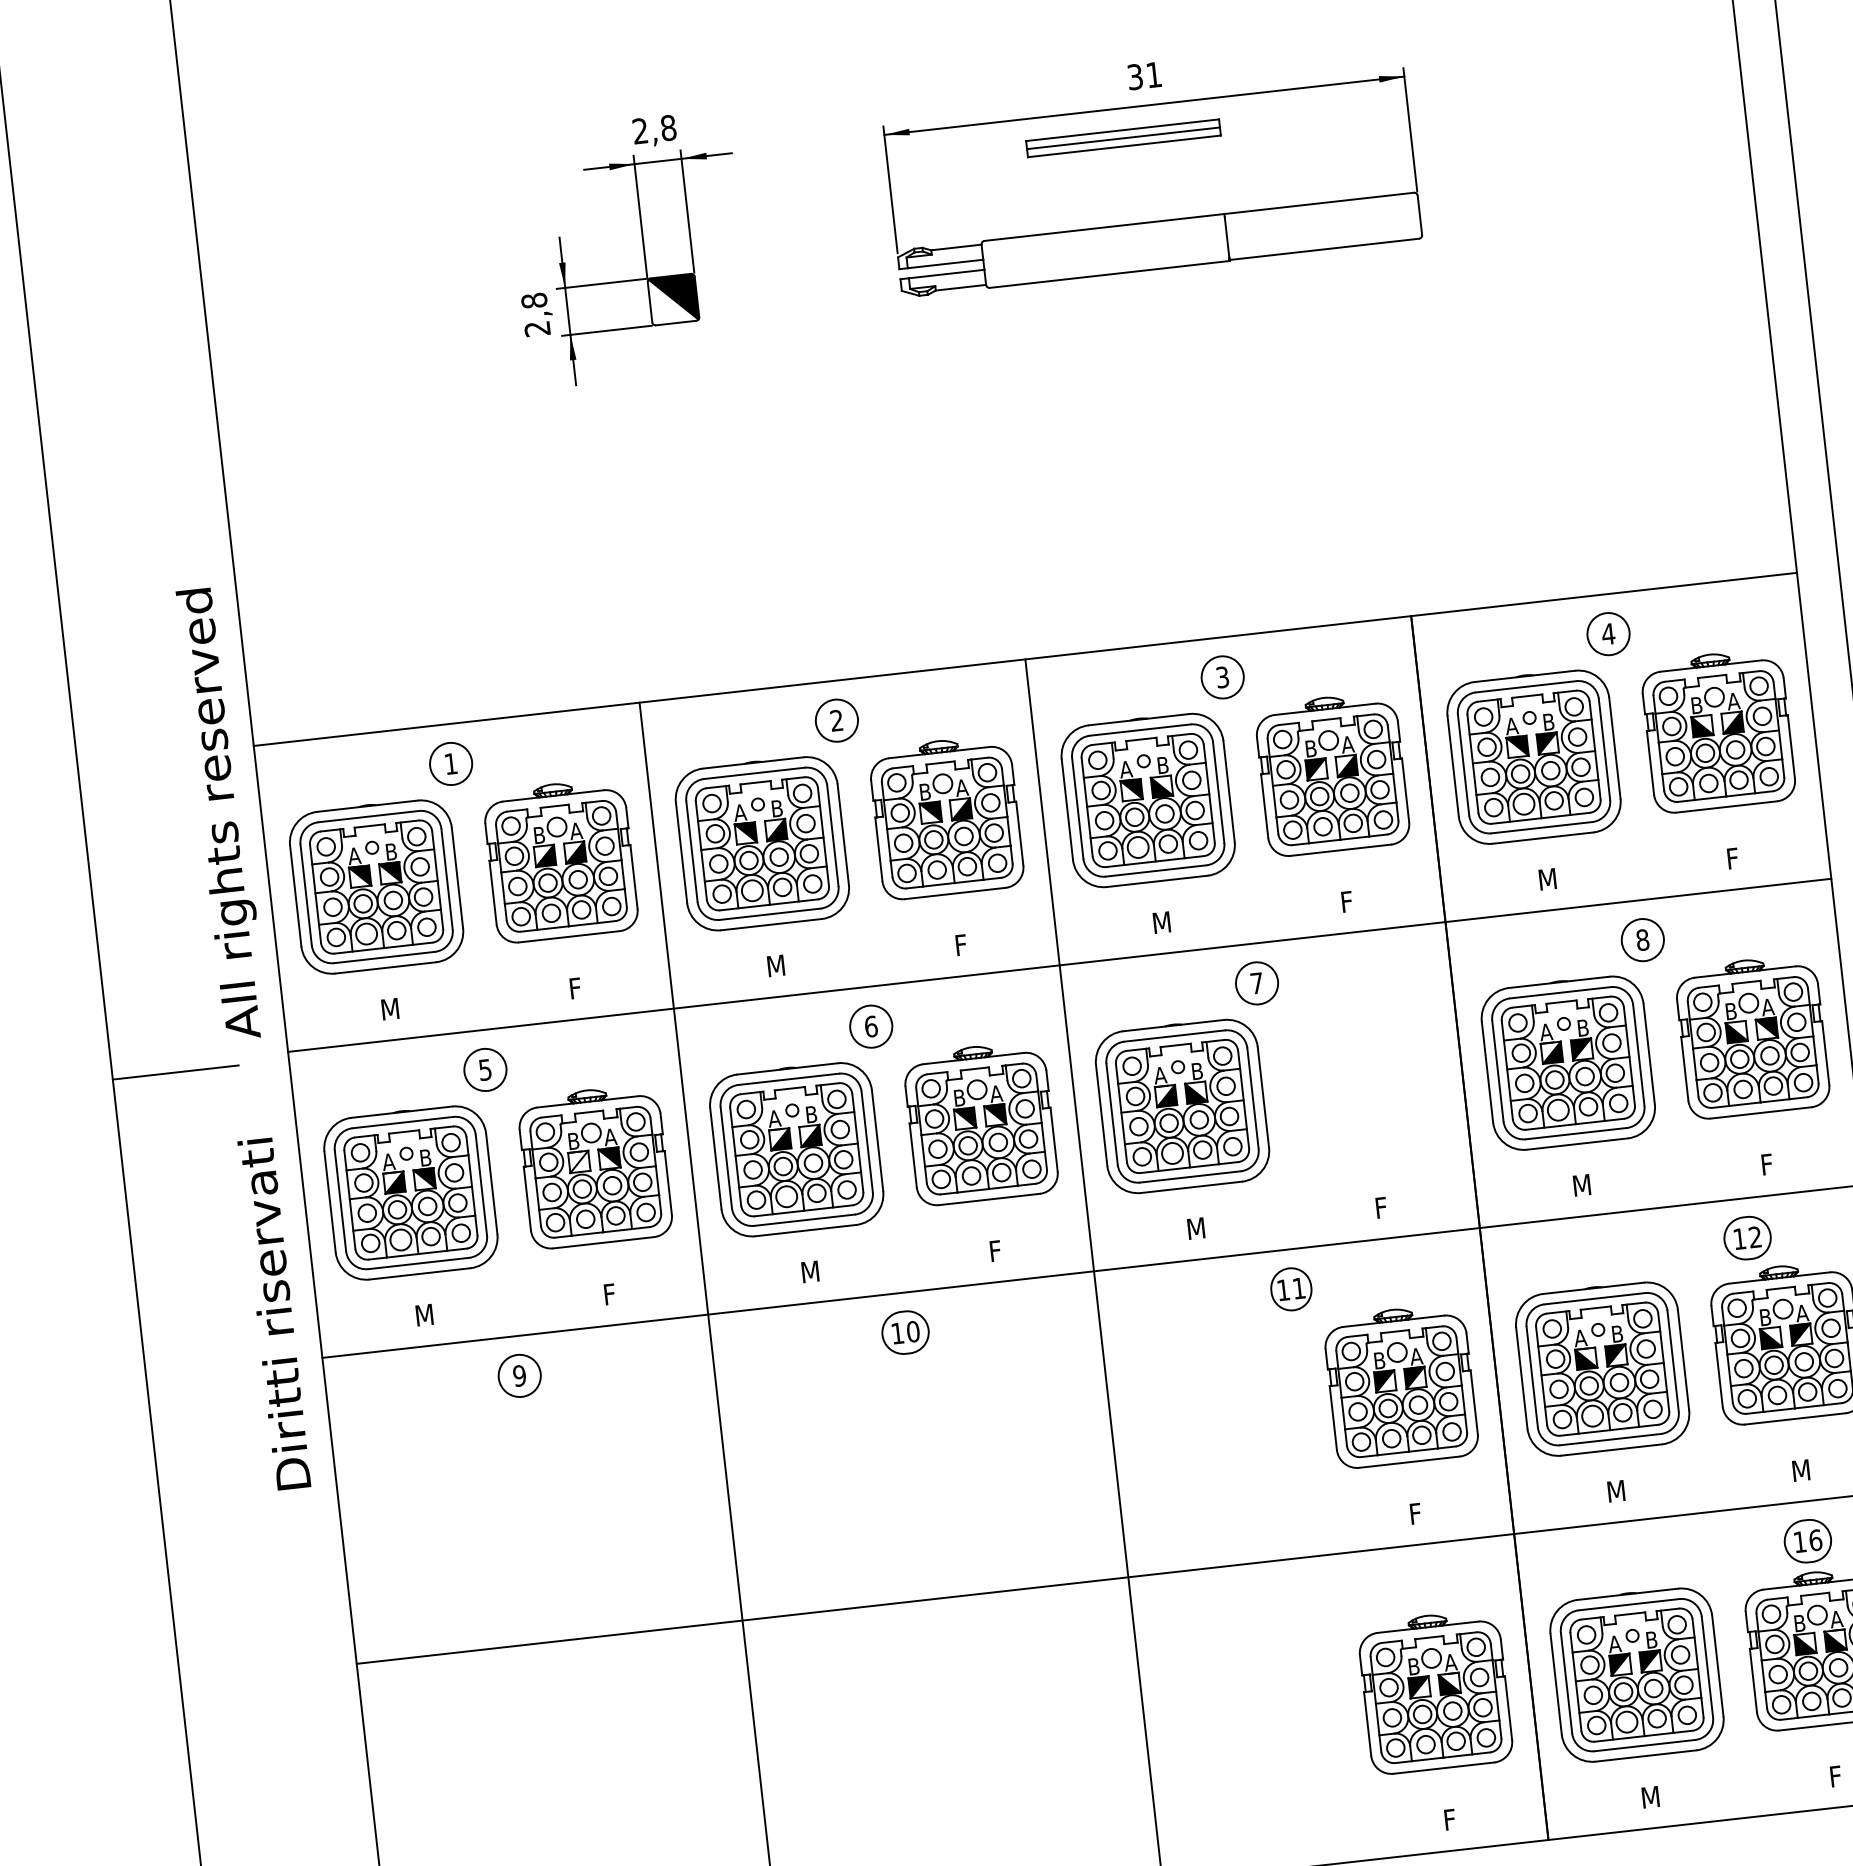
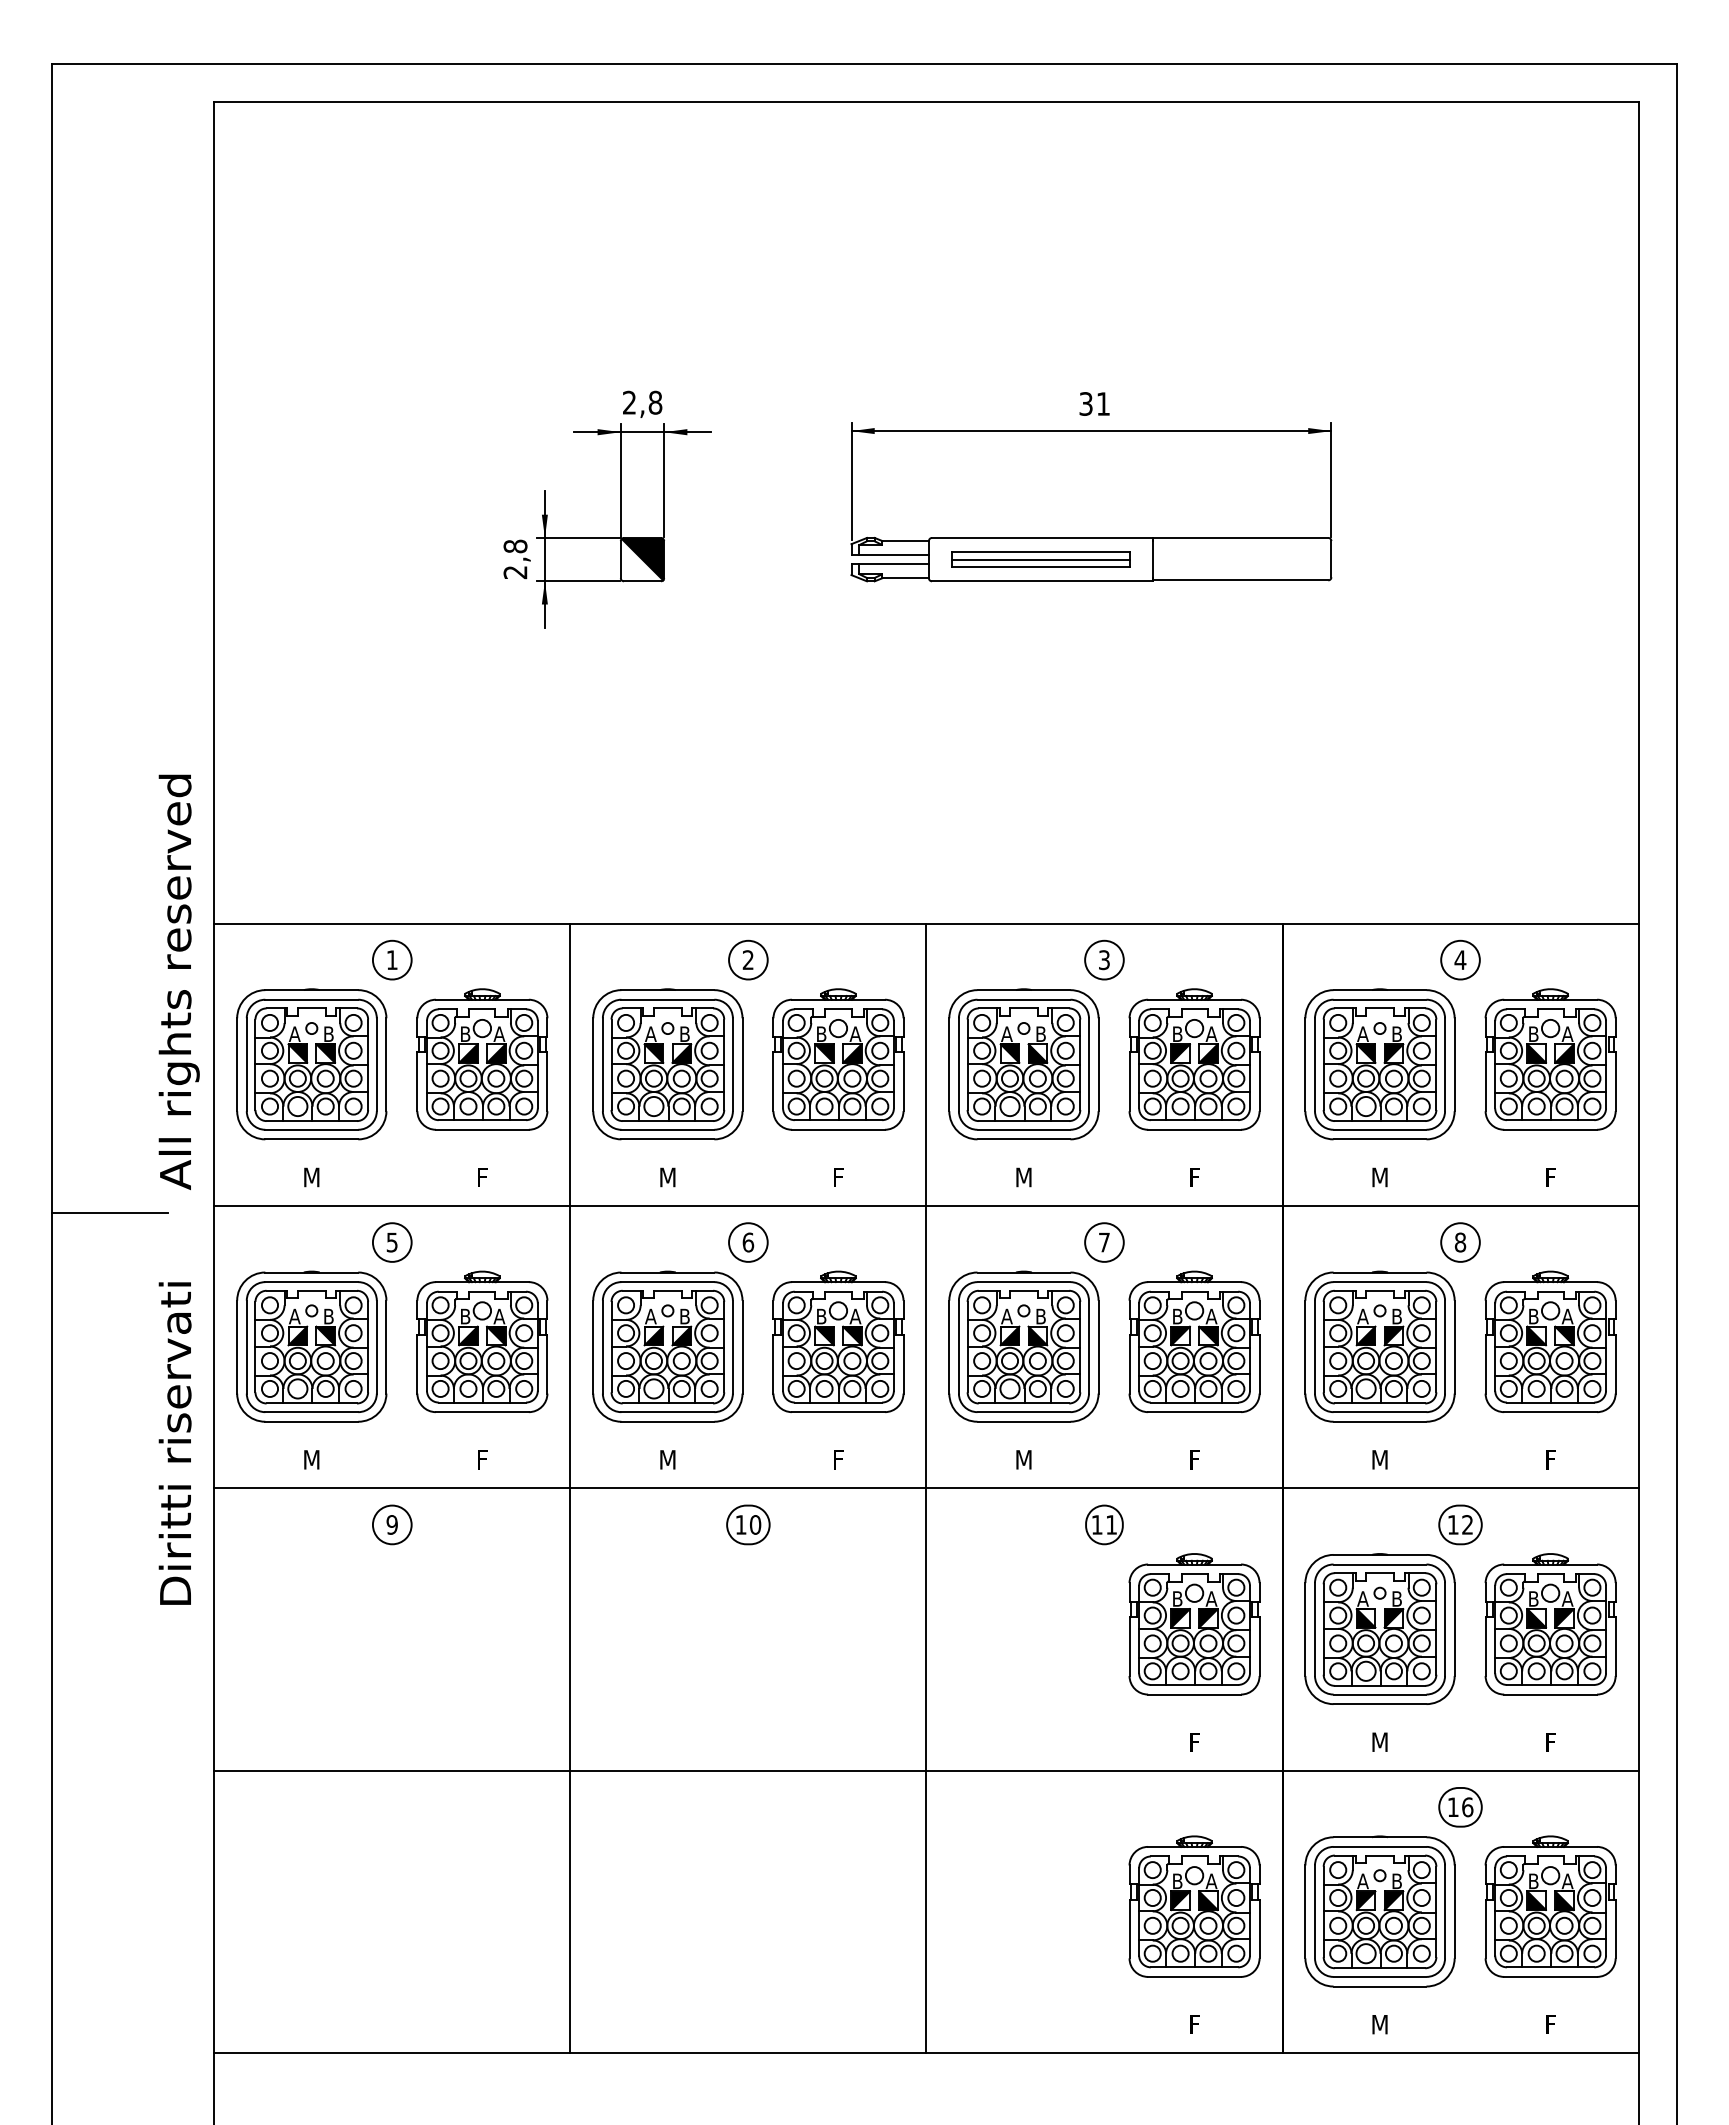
part: (1122, 138) -> (1040, 559), moved
part: (1366, 1079) -> (1194, 1341), added
fill: (579, 1161) -> (468, 1335), added
part: (1747, 1237) -> (1460, 1524), moved
text: (1800, 1469) -> (1550, 1741), M -> F
part: (1807, 1541) -> (1460, 1807), moved

